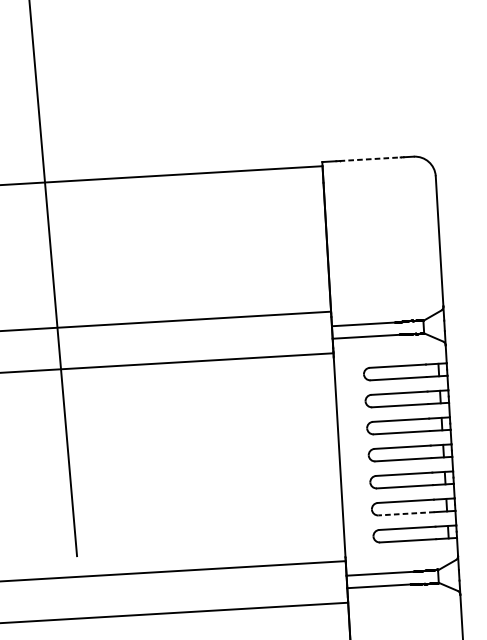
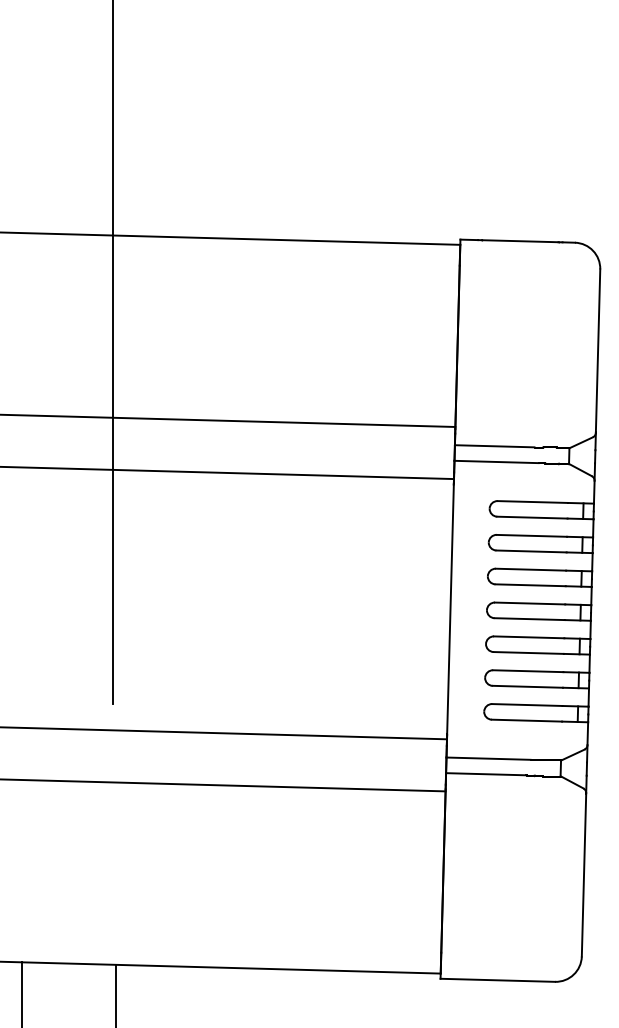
line: (370, 159) -> (520, 241), dashed -> solid
line: (406, 513) -> (527, 686), dashed -> solid

